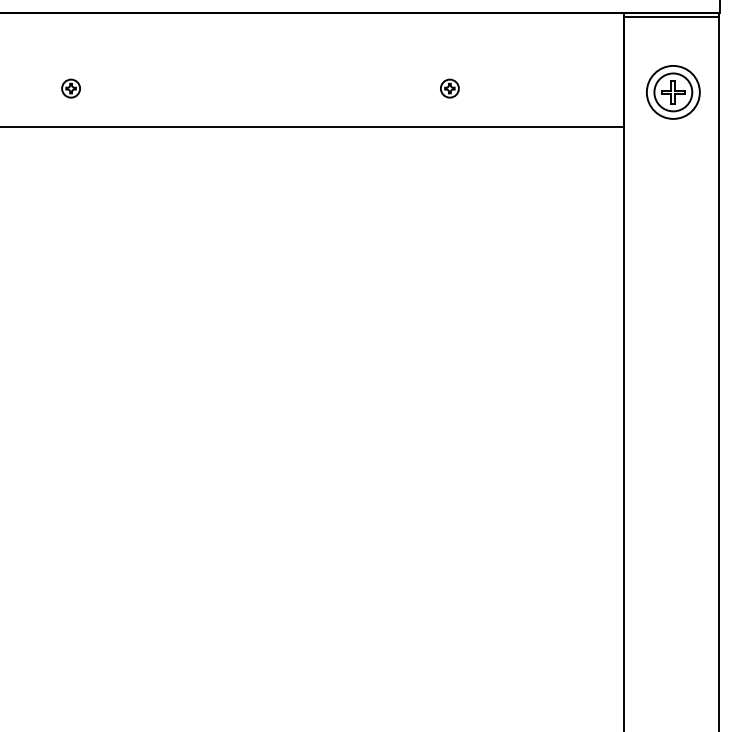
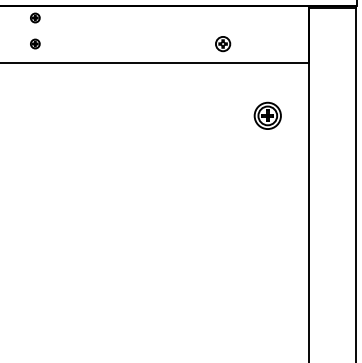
part: (71, 35) -> (35, 17), added
part: (448, 87) -> (222, 43), size x1.6
part: (672, 91) -> (267, 115), moved

